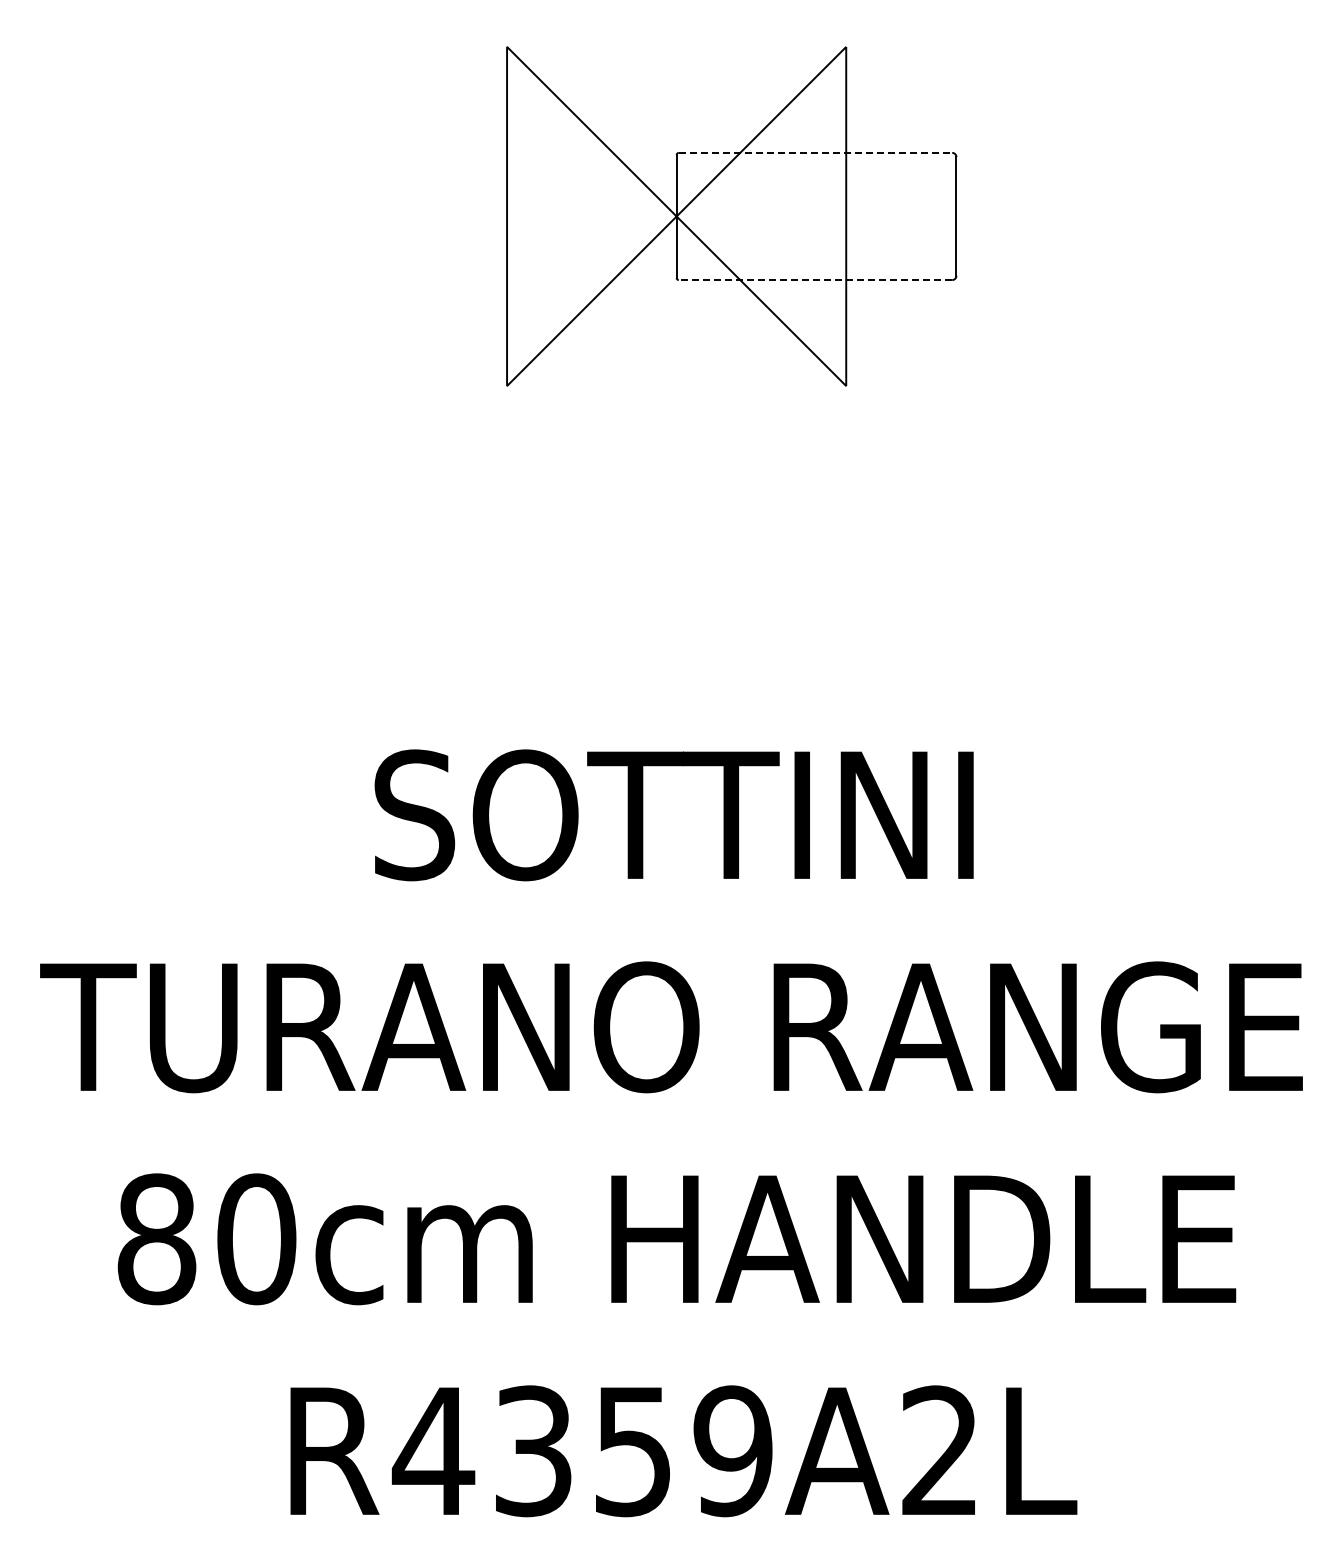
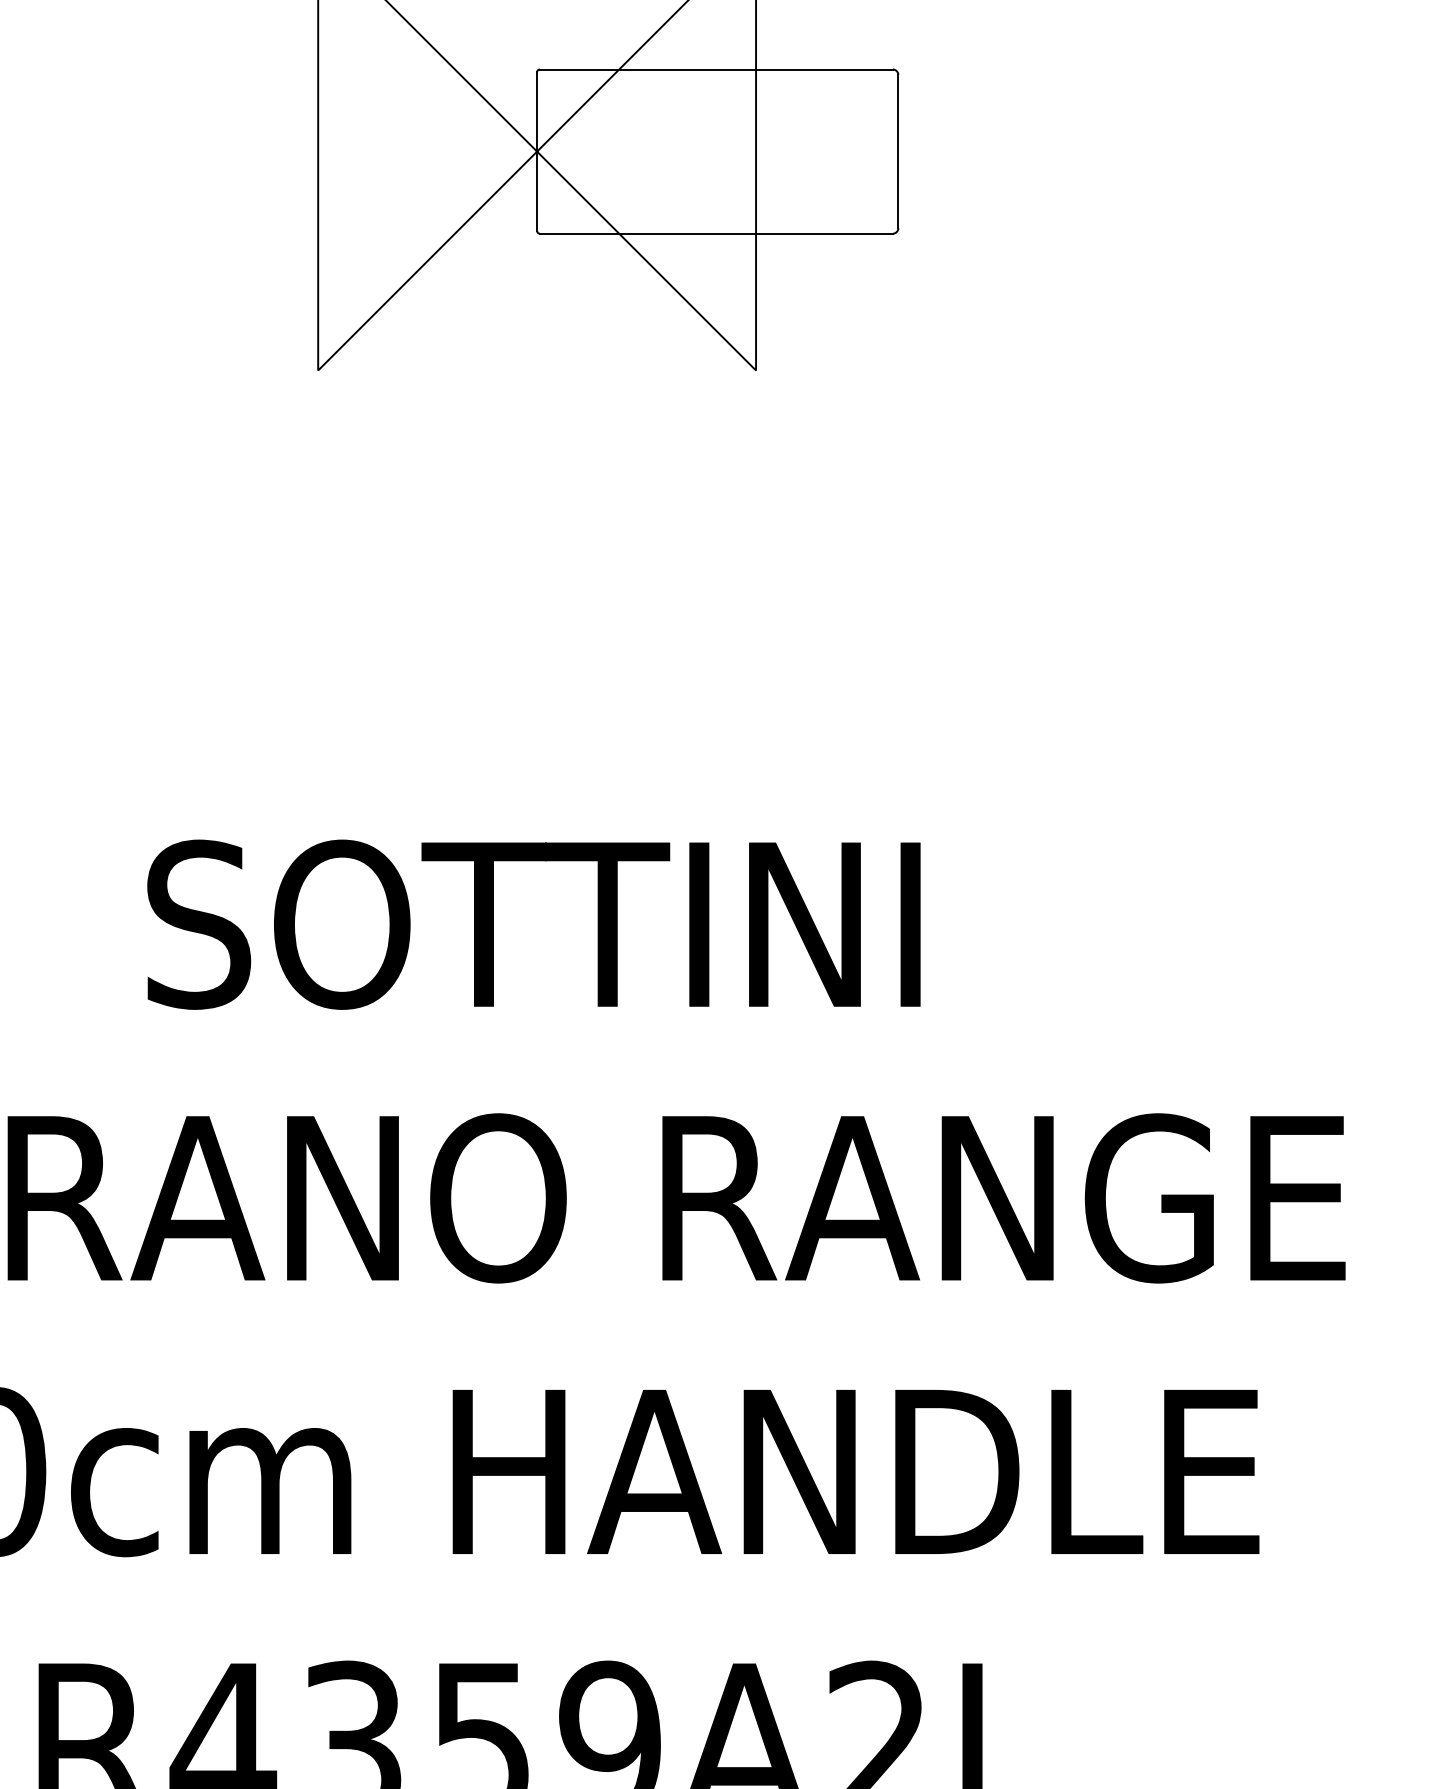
line: (815, 152) -> (716, 68), dashed -> solid
line: (815, 280) -> (716, 234), dashed -> solid

